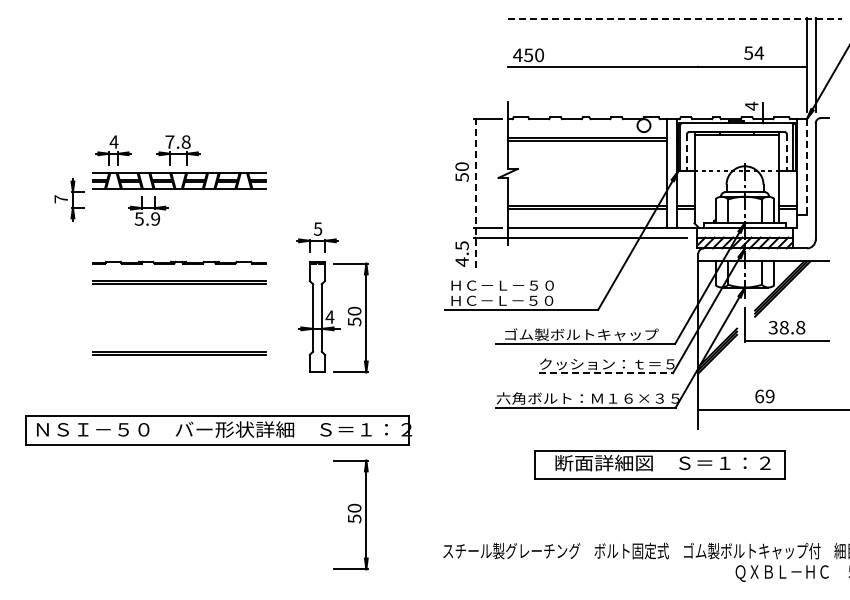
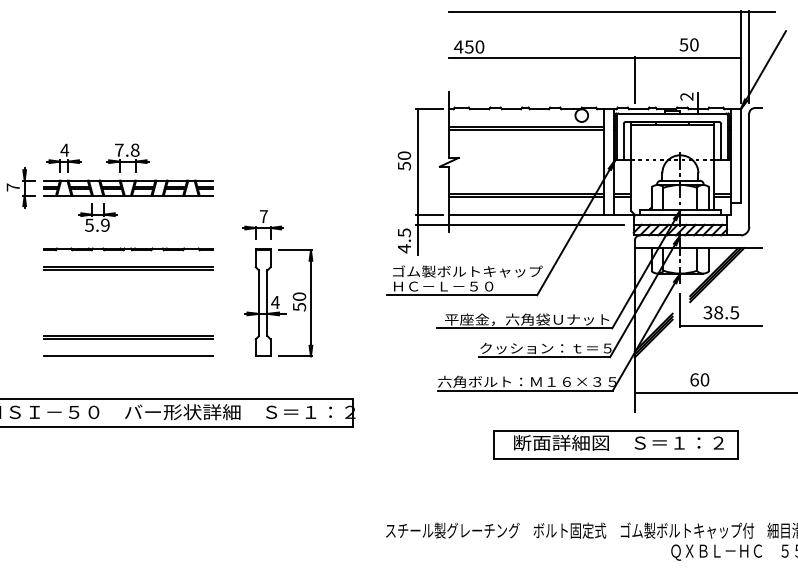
line: (674, 19) -> (611, 12), dashed -> solid
text: (759, 52) -> (694, 44), 54 -> 50
line: (698, 88) -> (634, 79), added
text: (751, 105) -> (686, 95), 4 -> 2
line: (686, 153) -> (623, 142), dashed -> solid
line: (786, 153) -> (720, 142), dashed -> solid
line: (806, 166) -> (740, 155), dashed -> solid
part: (179, 180) -> (128, 187), moved
line: (475, 193) -> (417, 181), dashed -> solid
text: (317, 228) -> (263, 215), 5 -> 7
text: (526, 285) -> (467, 271), ＨＣ－Ｌ－５０ -> ゴム製ボルトキャップ
text: (800, 327) -> (734, 312), 38.8 -> 38.5
text: (587, 334) -> (526, 319), ゴム製ボルトキャップ -> 平座金，六角袋Ｕナット
line: (179, 372) -> (128, 356), added
line: (606, 373) -> (545, 357), dashed -> solid
text: (769, 396) -> (704, 379), 69 -> 60
part: (659, 464) -> (615, 444), moved
part: (350, 514) -> (295, 495), removed

